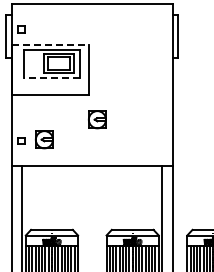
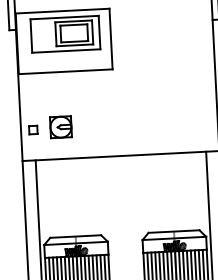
line: (51, 44) -> (63, 10), dashed -> solid
line: (51, 77) -> (65, 50), dashed -> solid
part: (97, 119) -> (124, 99), removed

